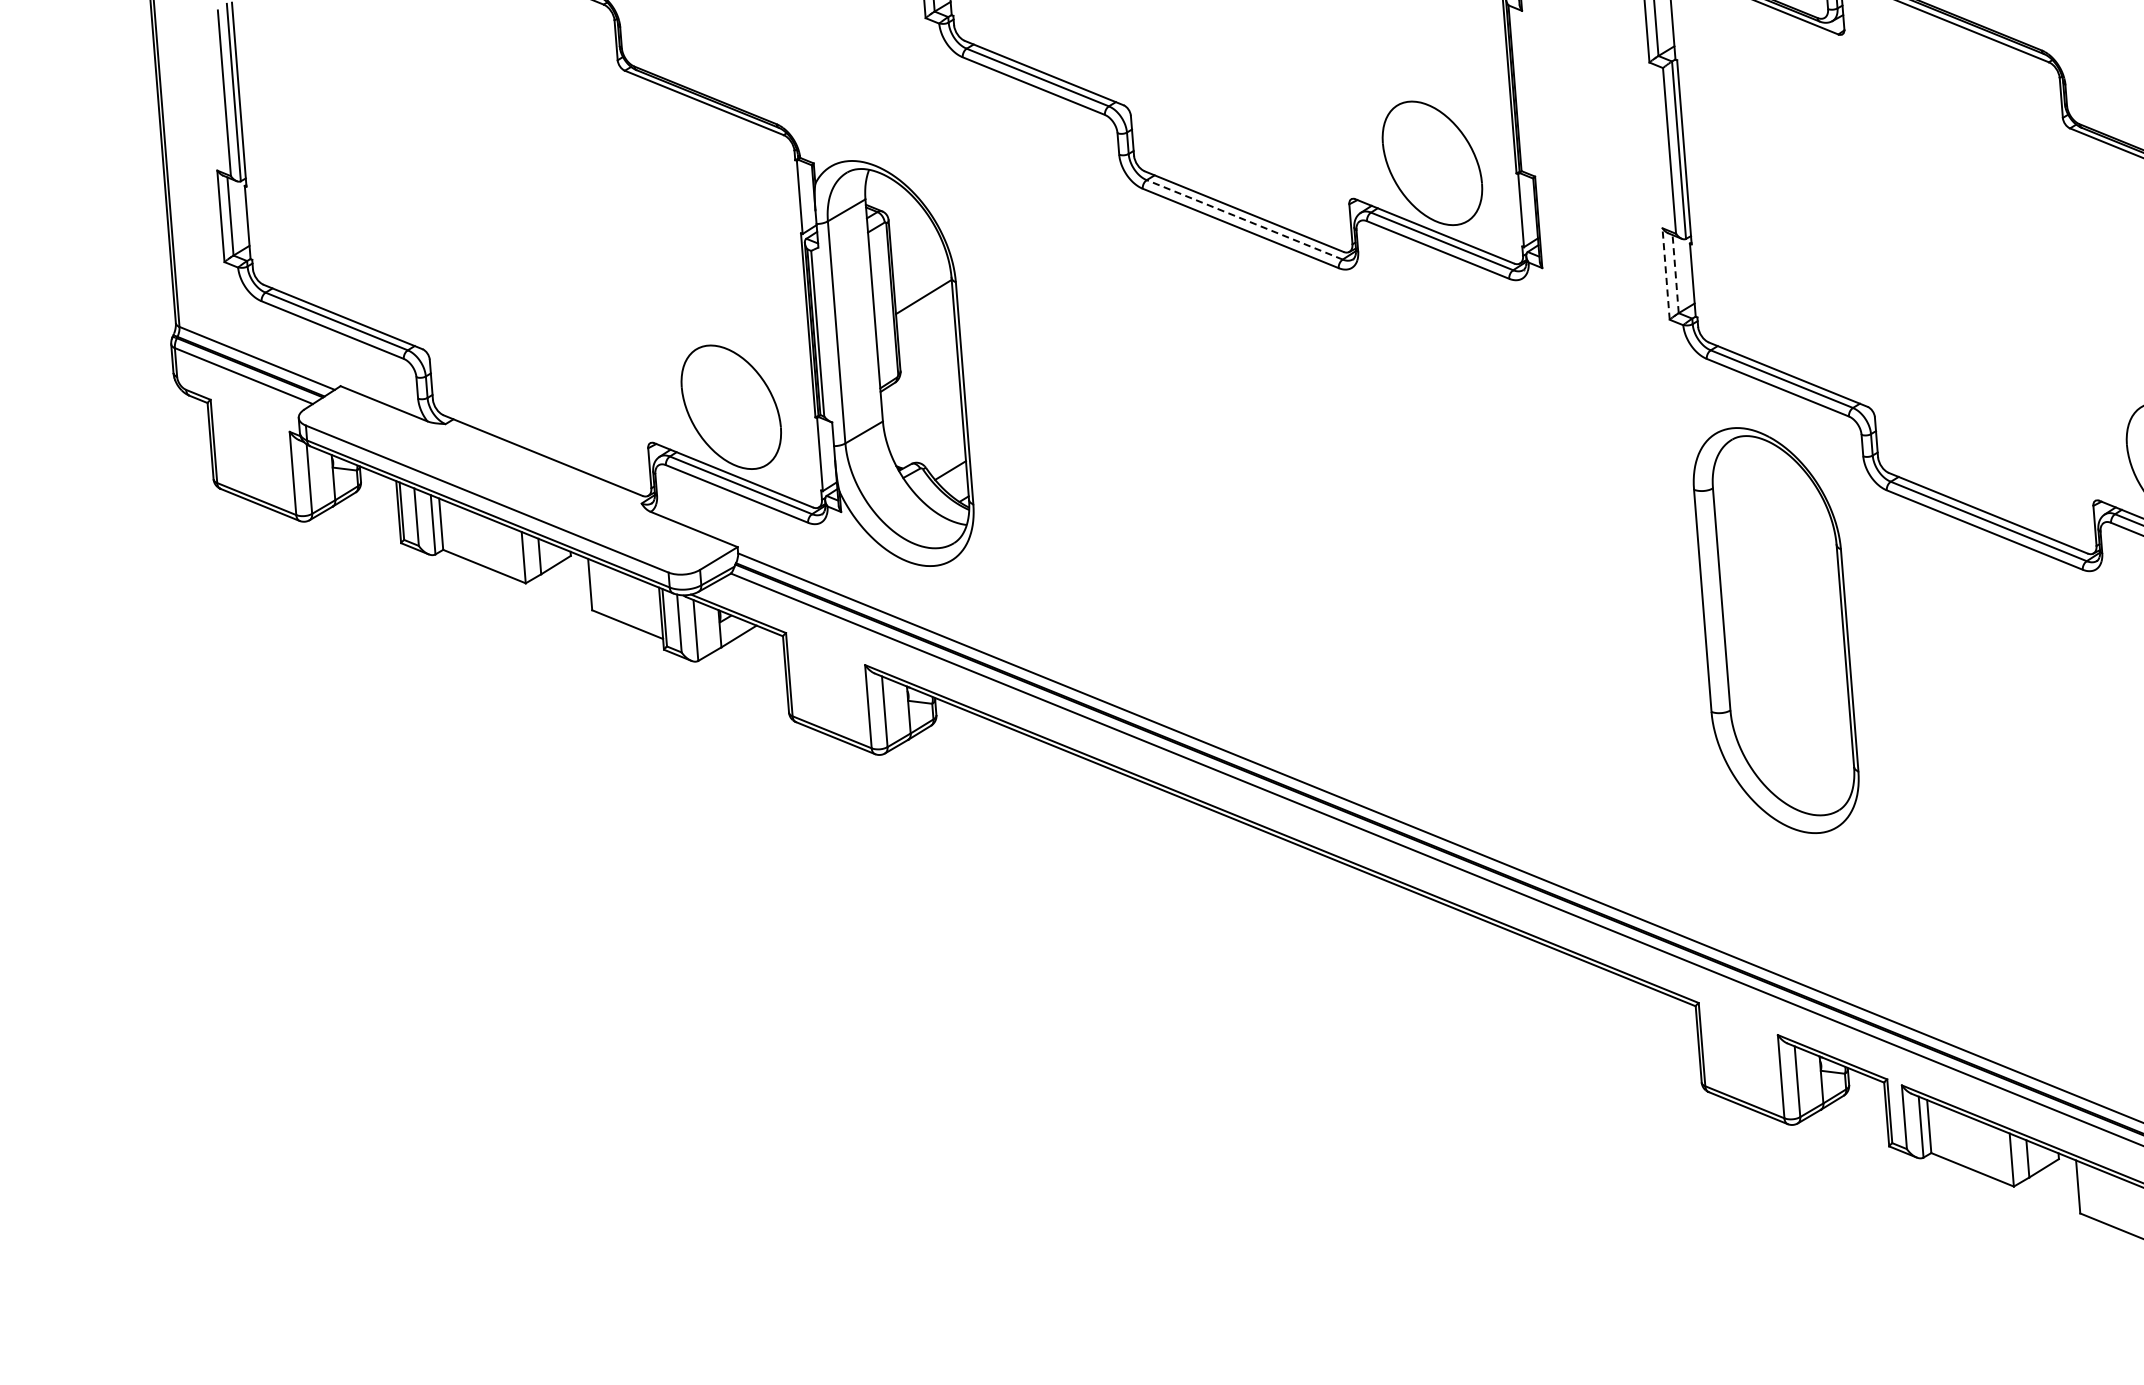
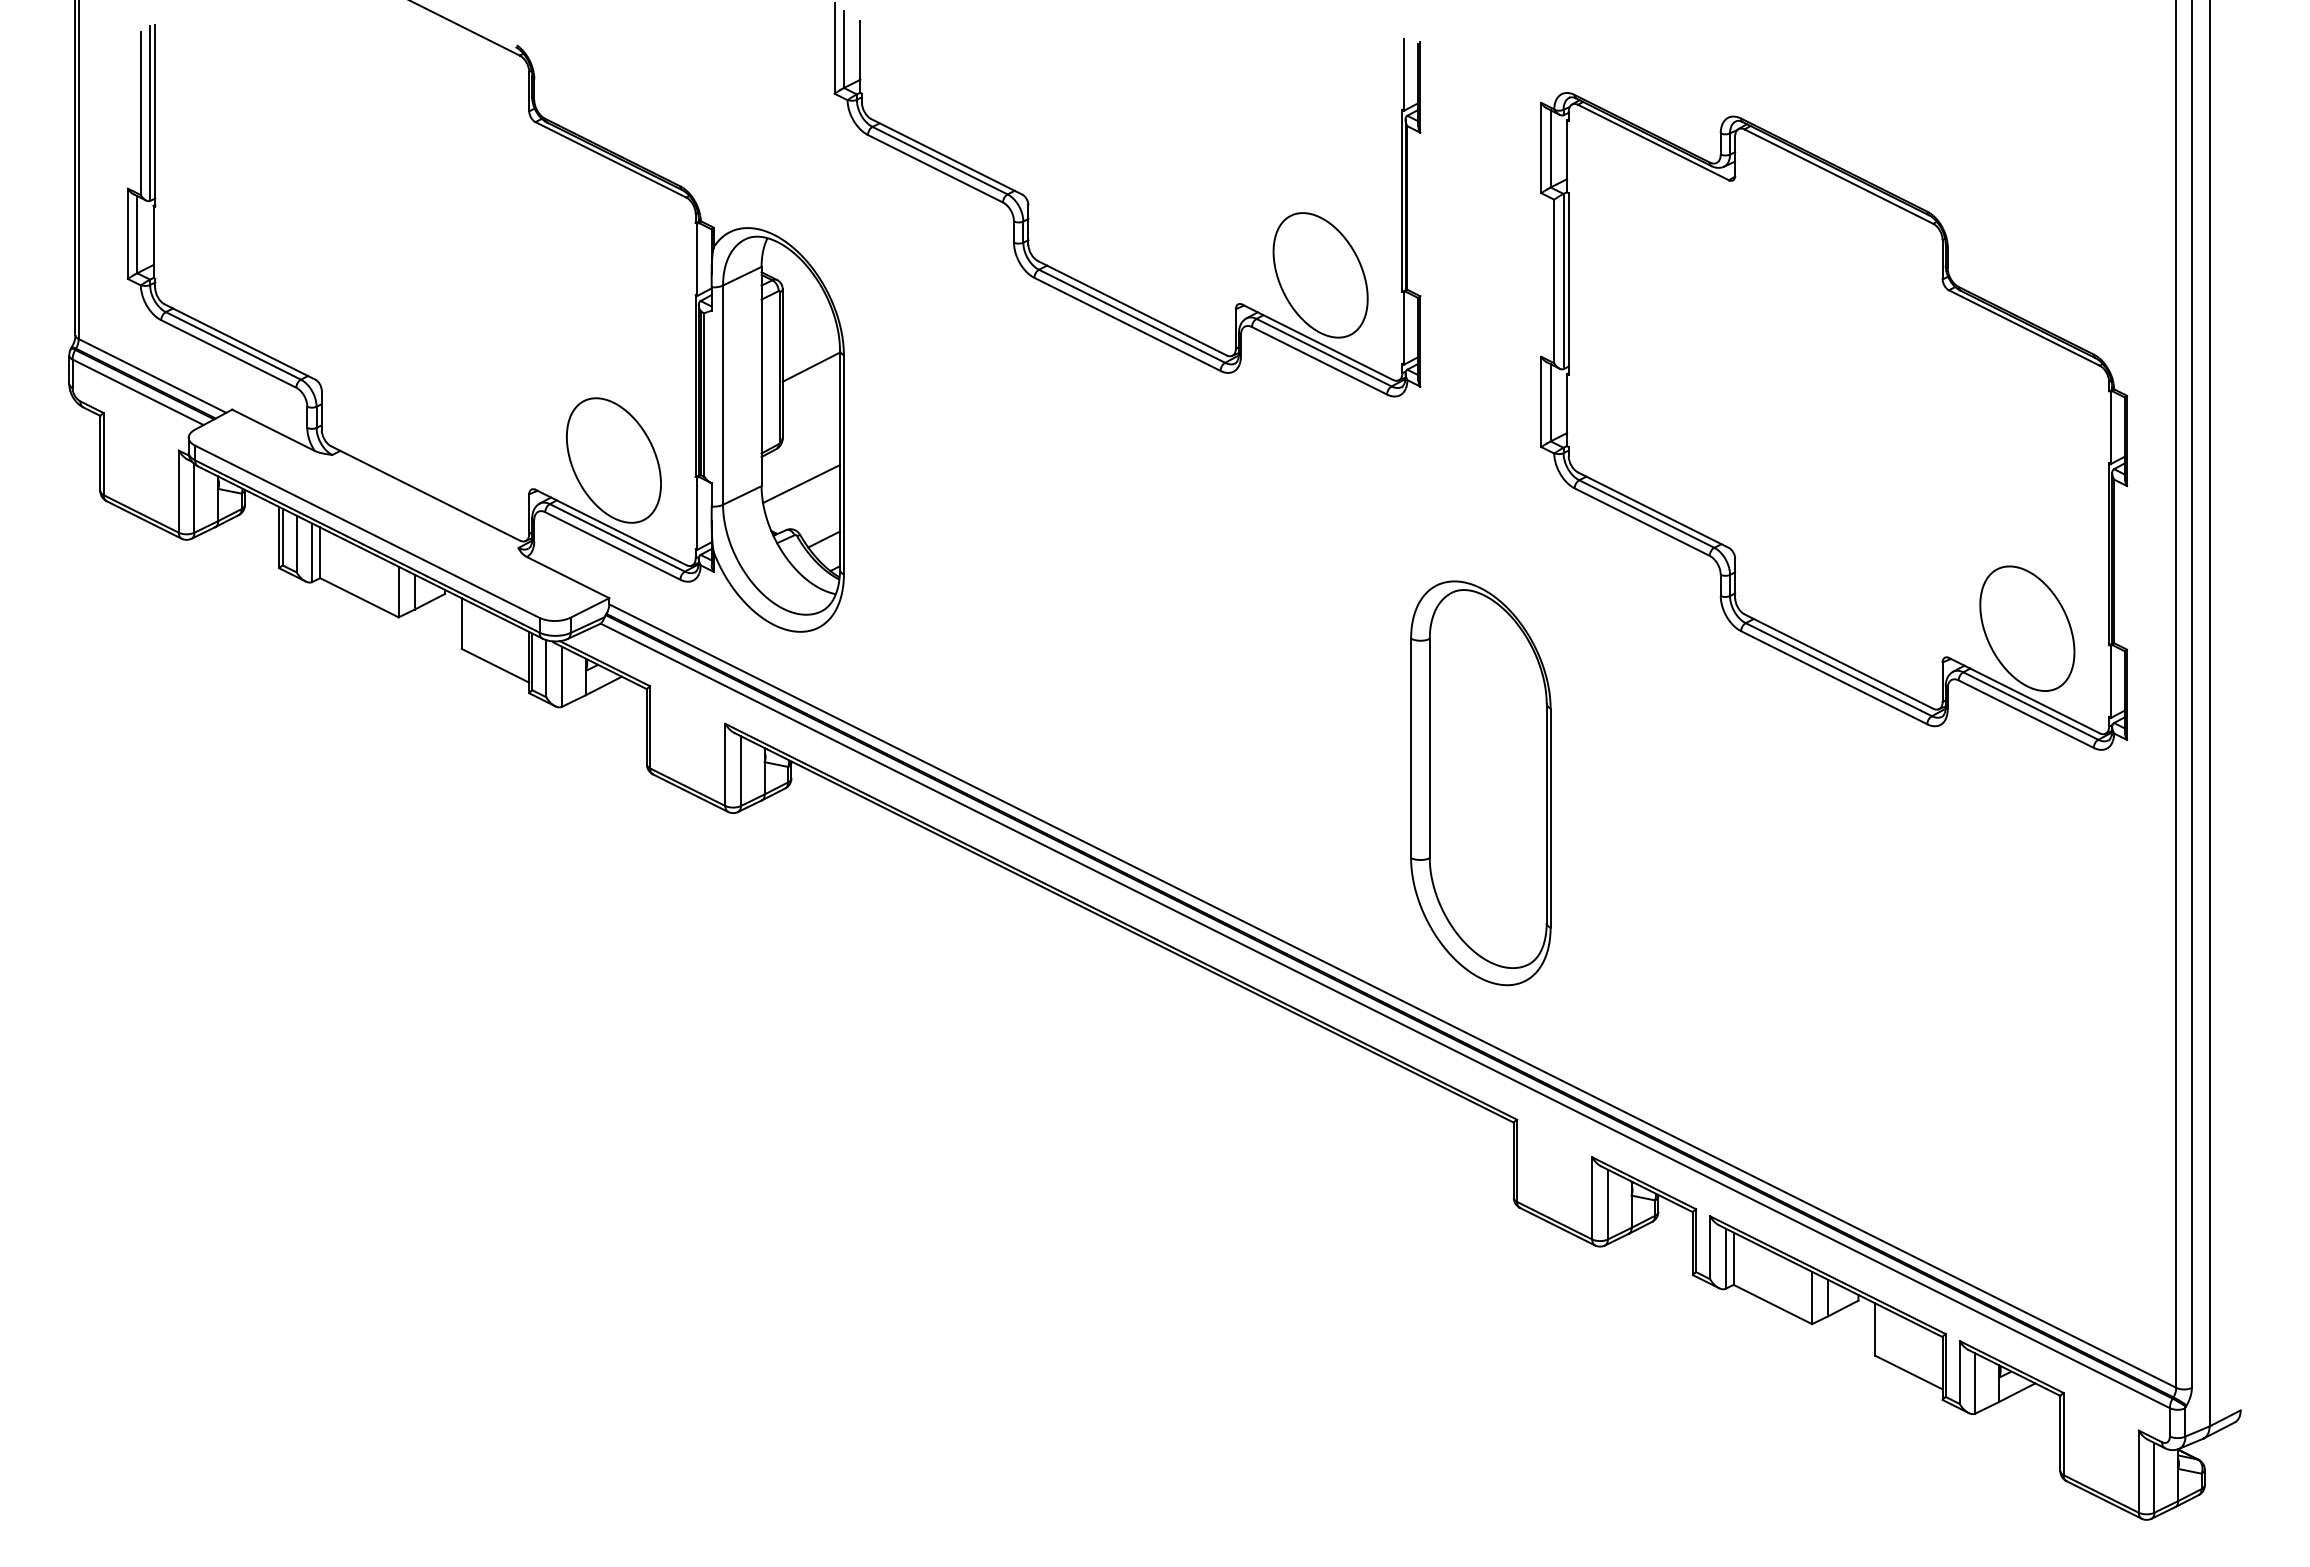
line: (1244, 220) -> (1131, 316), dashed -> solid
line: (1666, 273) -> (1541, 401), dashed -> solid
line: (1675, 273) -> (1550, 402), dashed -> solid
line: (923, 416) -> (801, 484), added
part: (1775, 630) -> (1480, 783), moved

